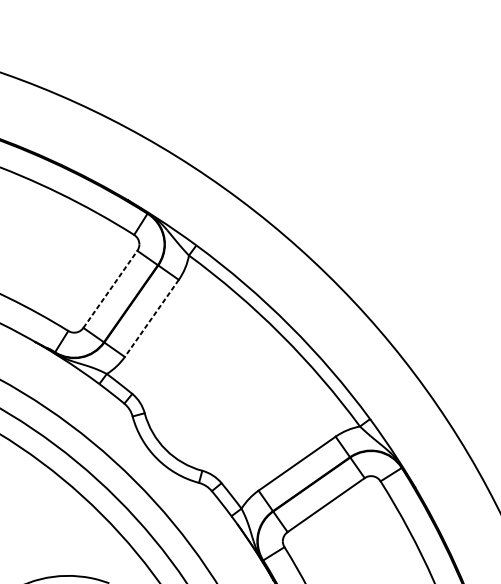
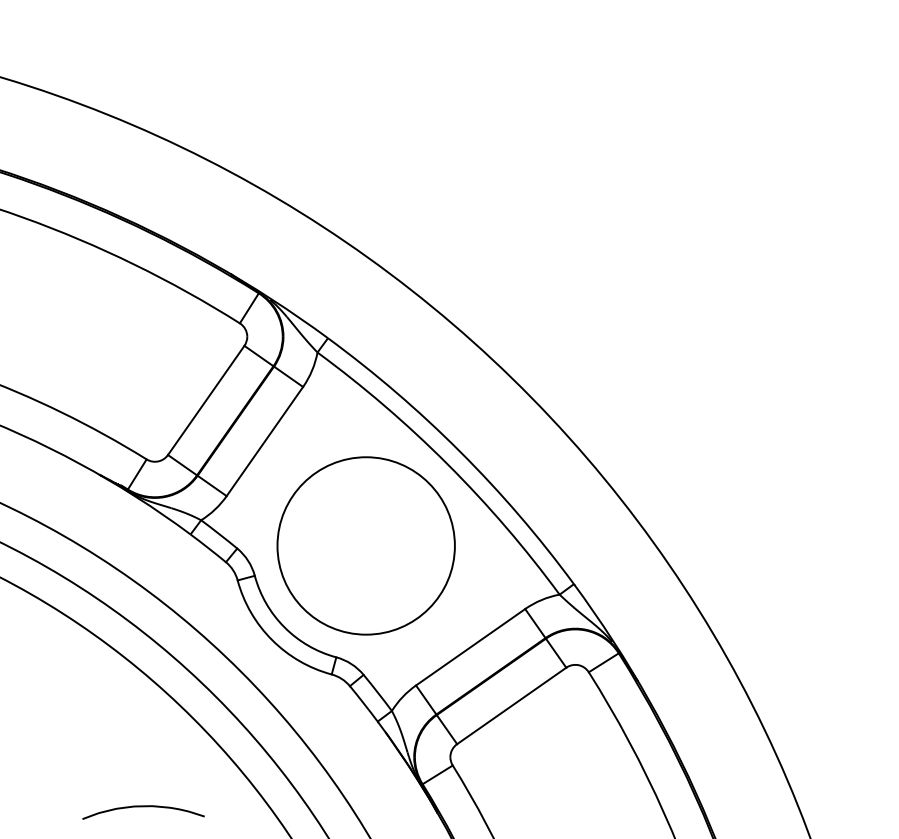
line: (110, 289) -> (206, 400), dashed -> solid
line: (151, 318) -> (264, 441), dashed -> solid
part: (222, 391) -> (365, 545), added

